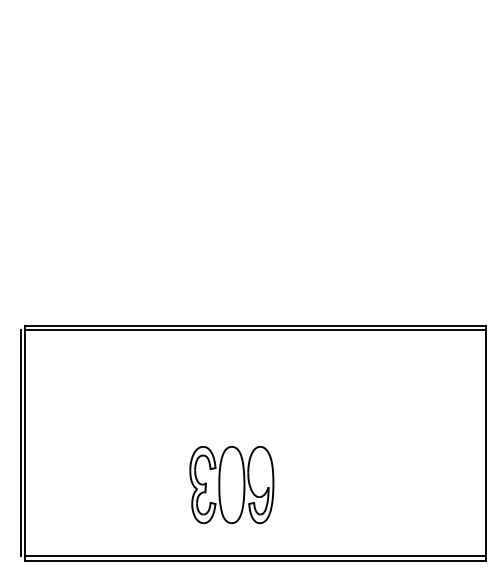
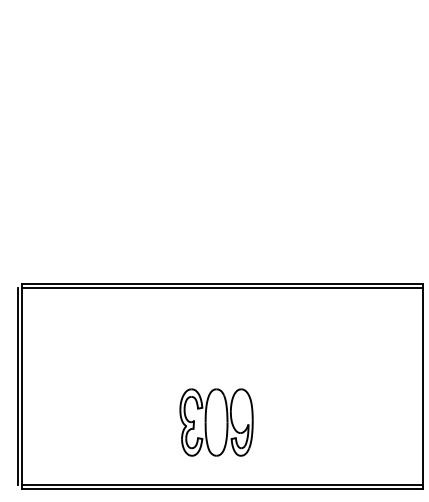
part: (231, 485) -> (216, 422), moved

